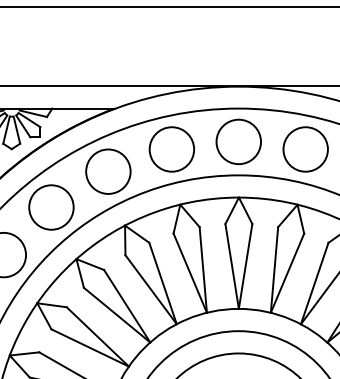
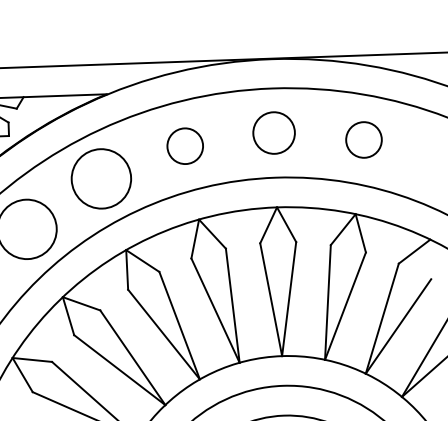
circle: (238, 141) -> (273, 132), size x0.7
circle: (171, 149) -> (184, 146), size x0.6
circle: (305, 149) -> (363, 140), size x0.6

